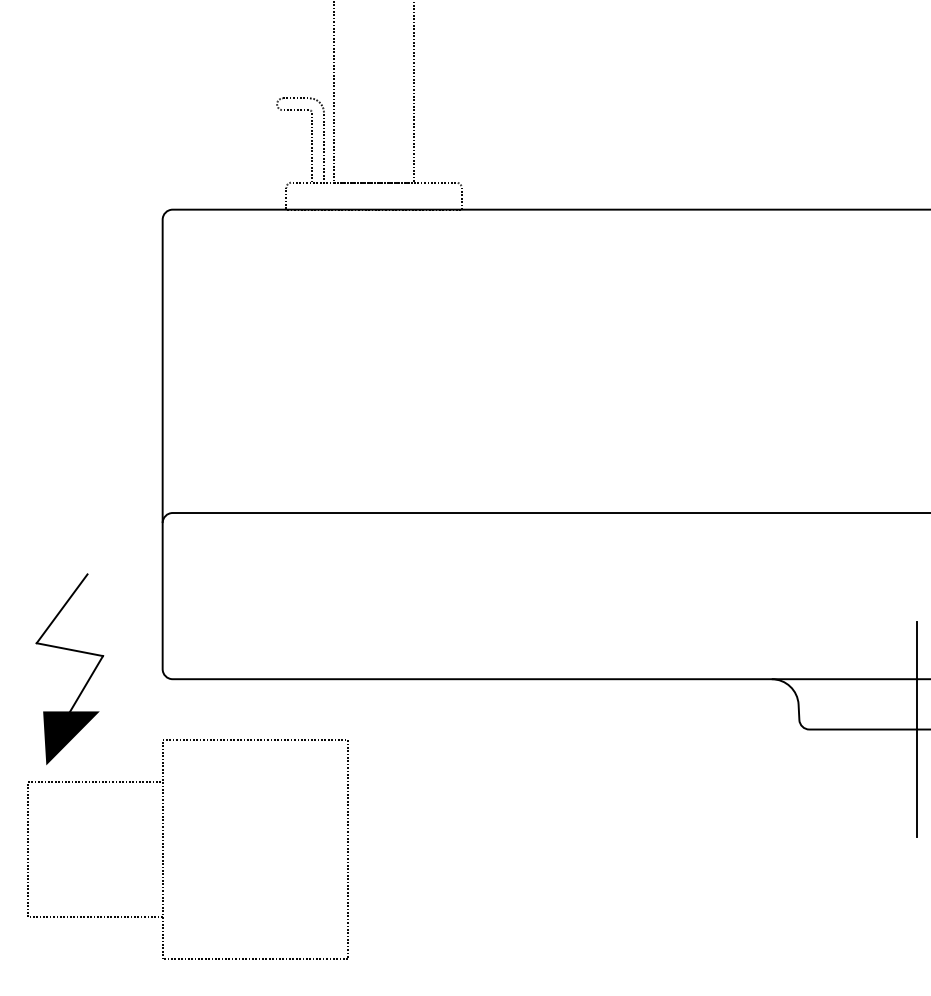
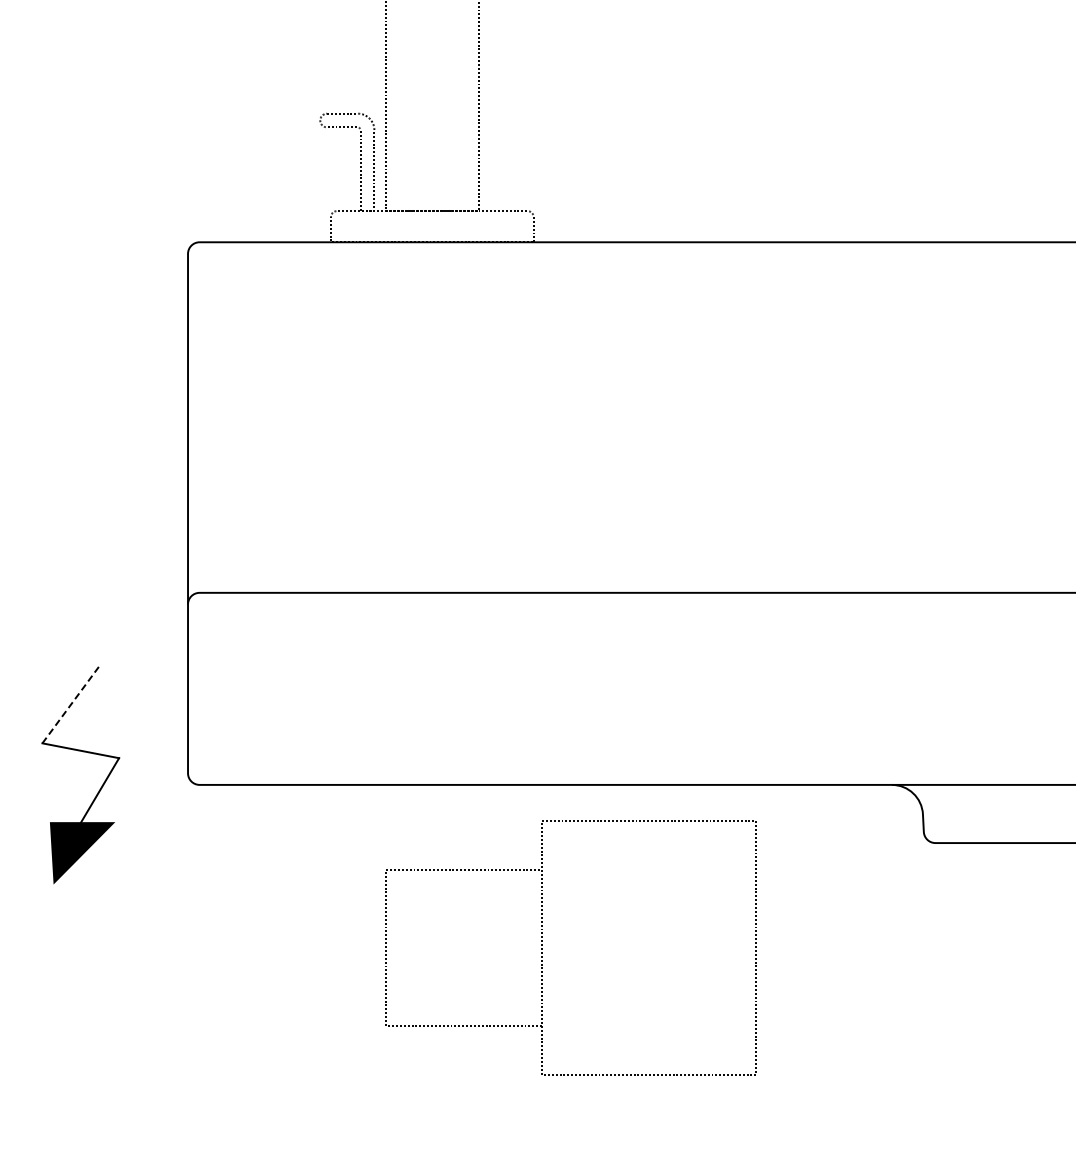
line: (62, 608) -> (72, 703), solid -> dashed
line: (917, 729) -> (1060, 842), removed
part: (163, 850) -> (542, 948), moved

